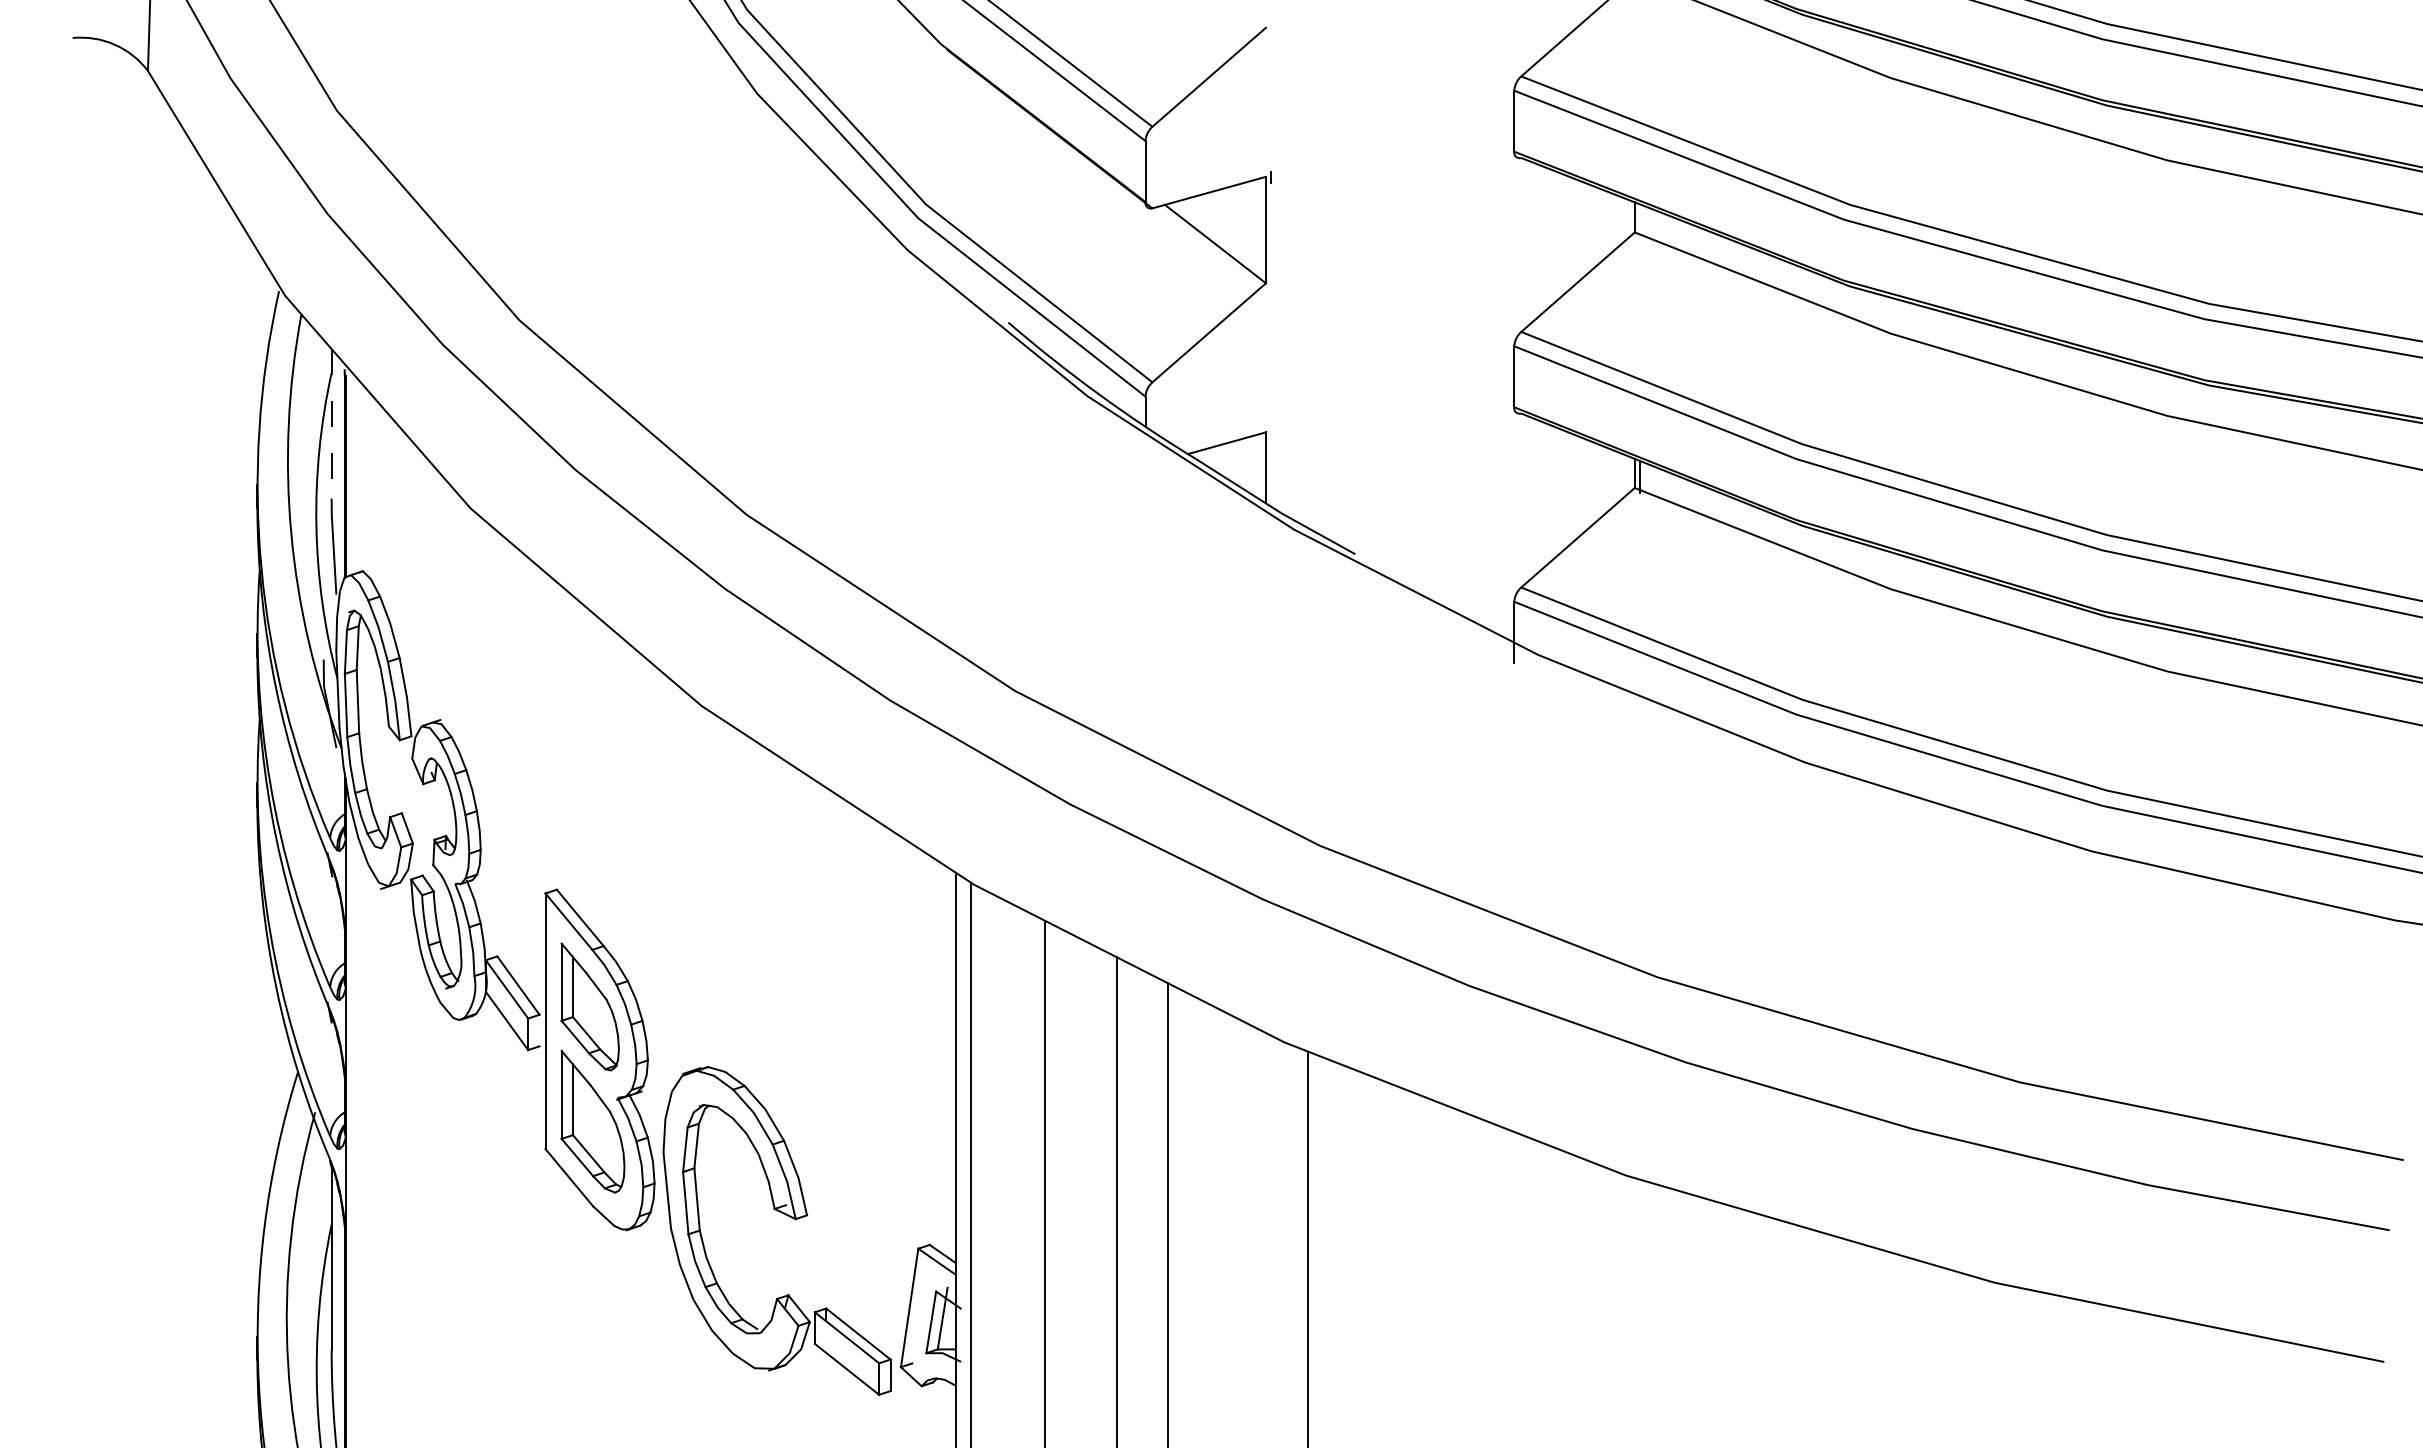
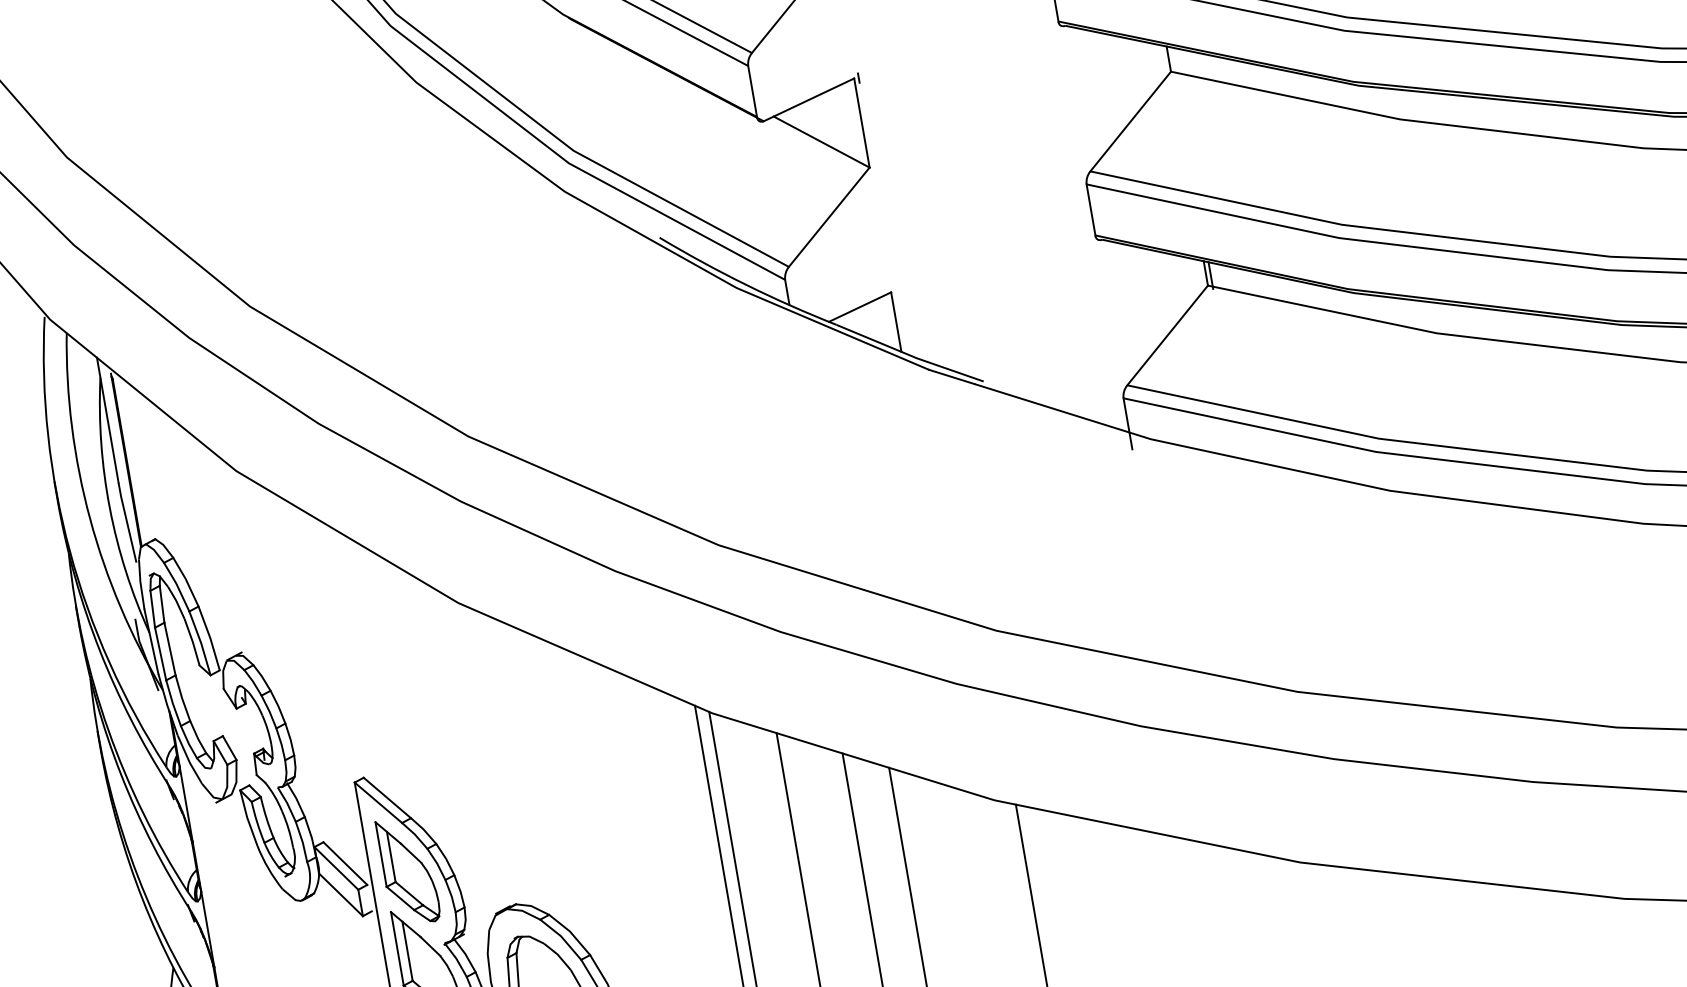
line: (331, 423) -> (107, 420), dashed -> solid

